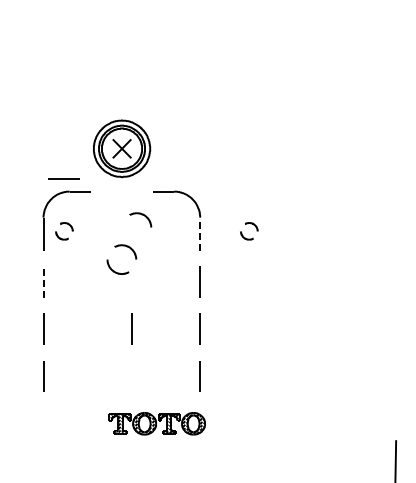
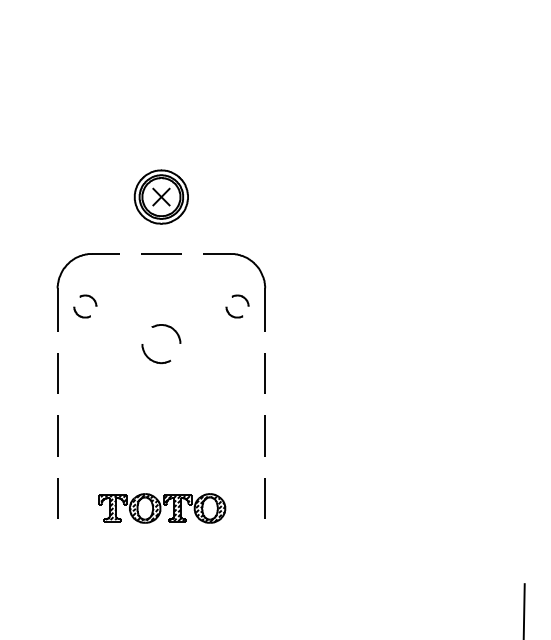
part: (121, 148) -> (160, 196), size x0.71
line: (63, 178) -> (160, 253), moved
part: (140, 219) -> (186, 290), removed
line: (200, 233) -> (265, 309), dashed -> solid
part: (252, 237) -> (241, 314), moved
line: (43, 281) -> (57, 372), dashed -> solid
line: (131, 328) -> (174, 435), removed
part: (156, 423) -> (160, 508), moved

